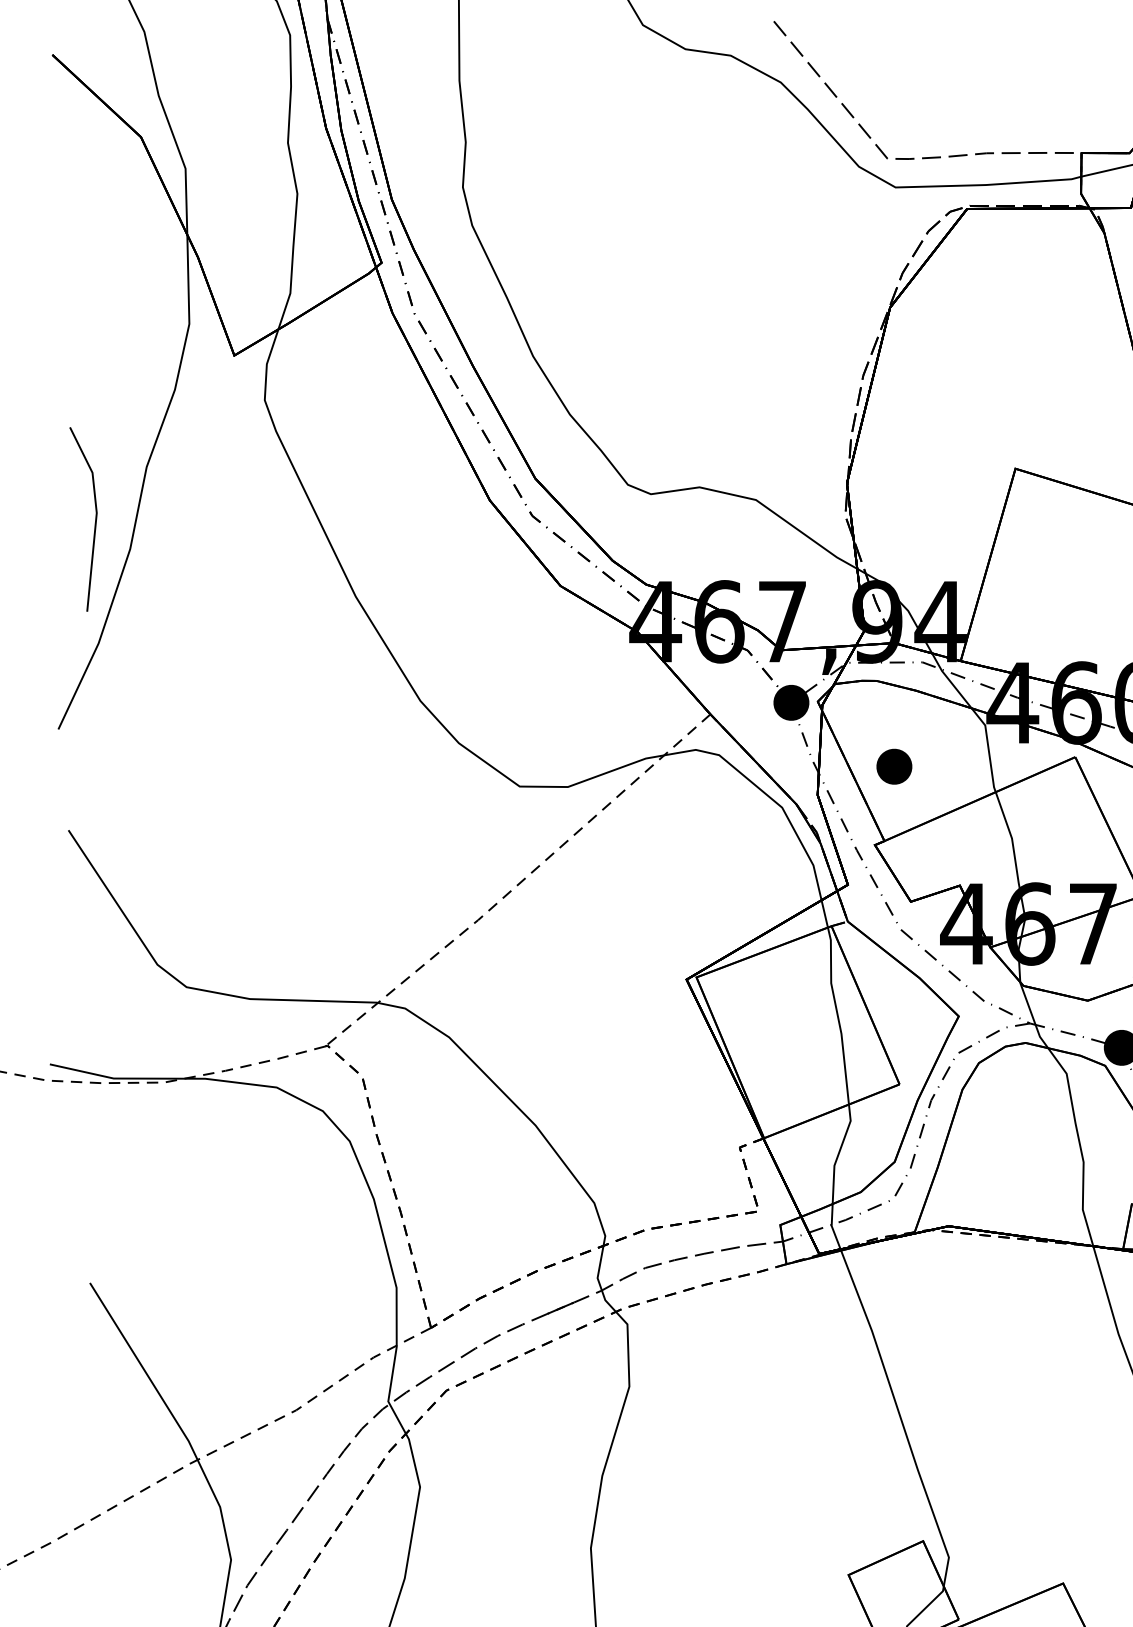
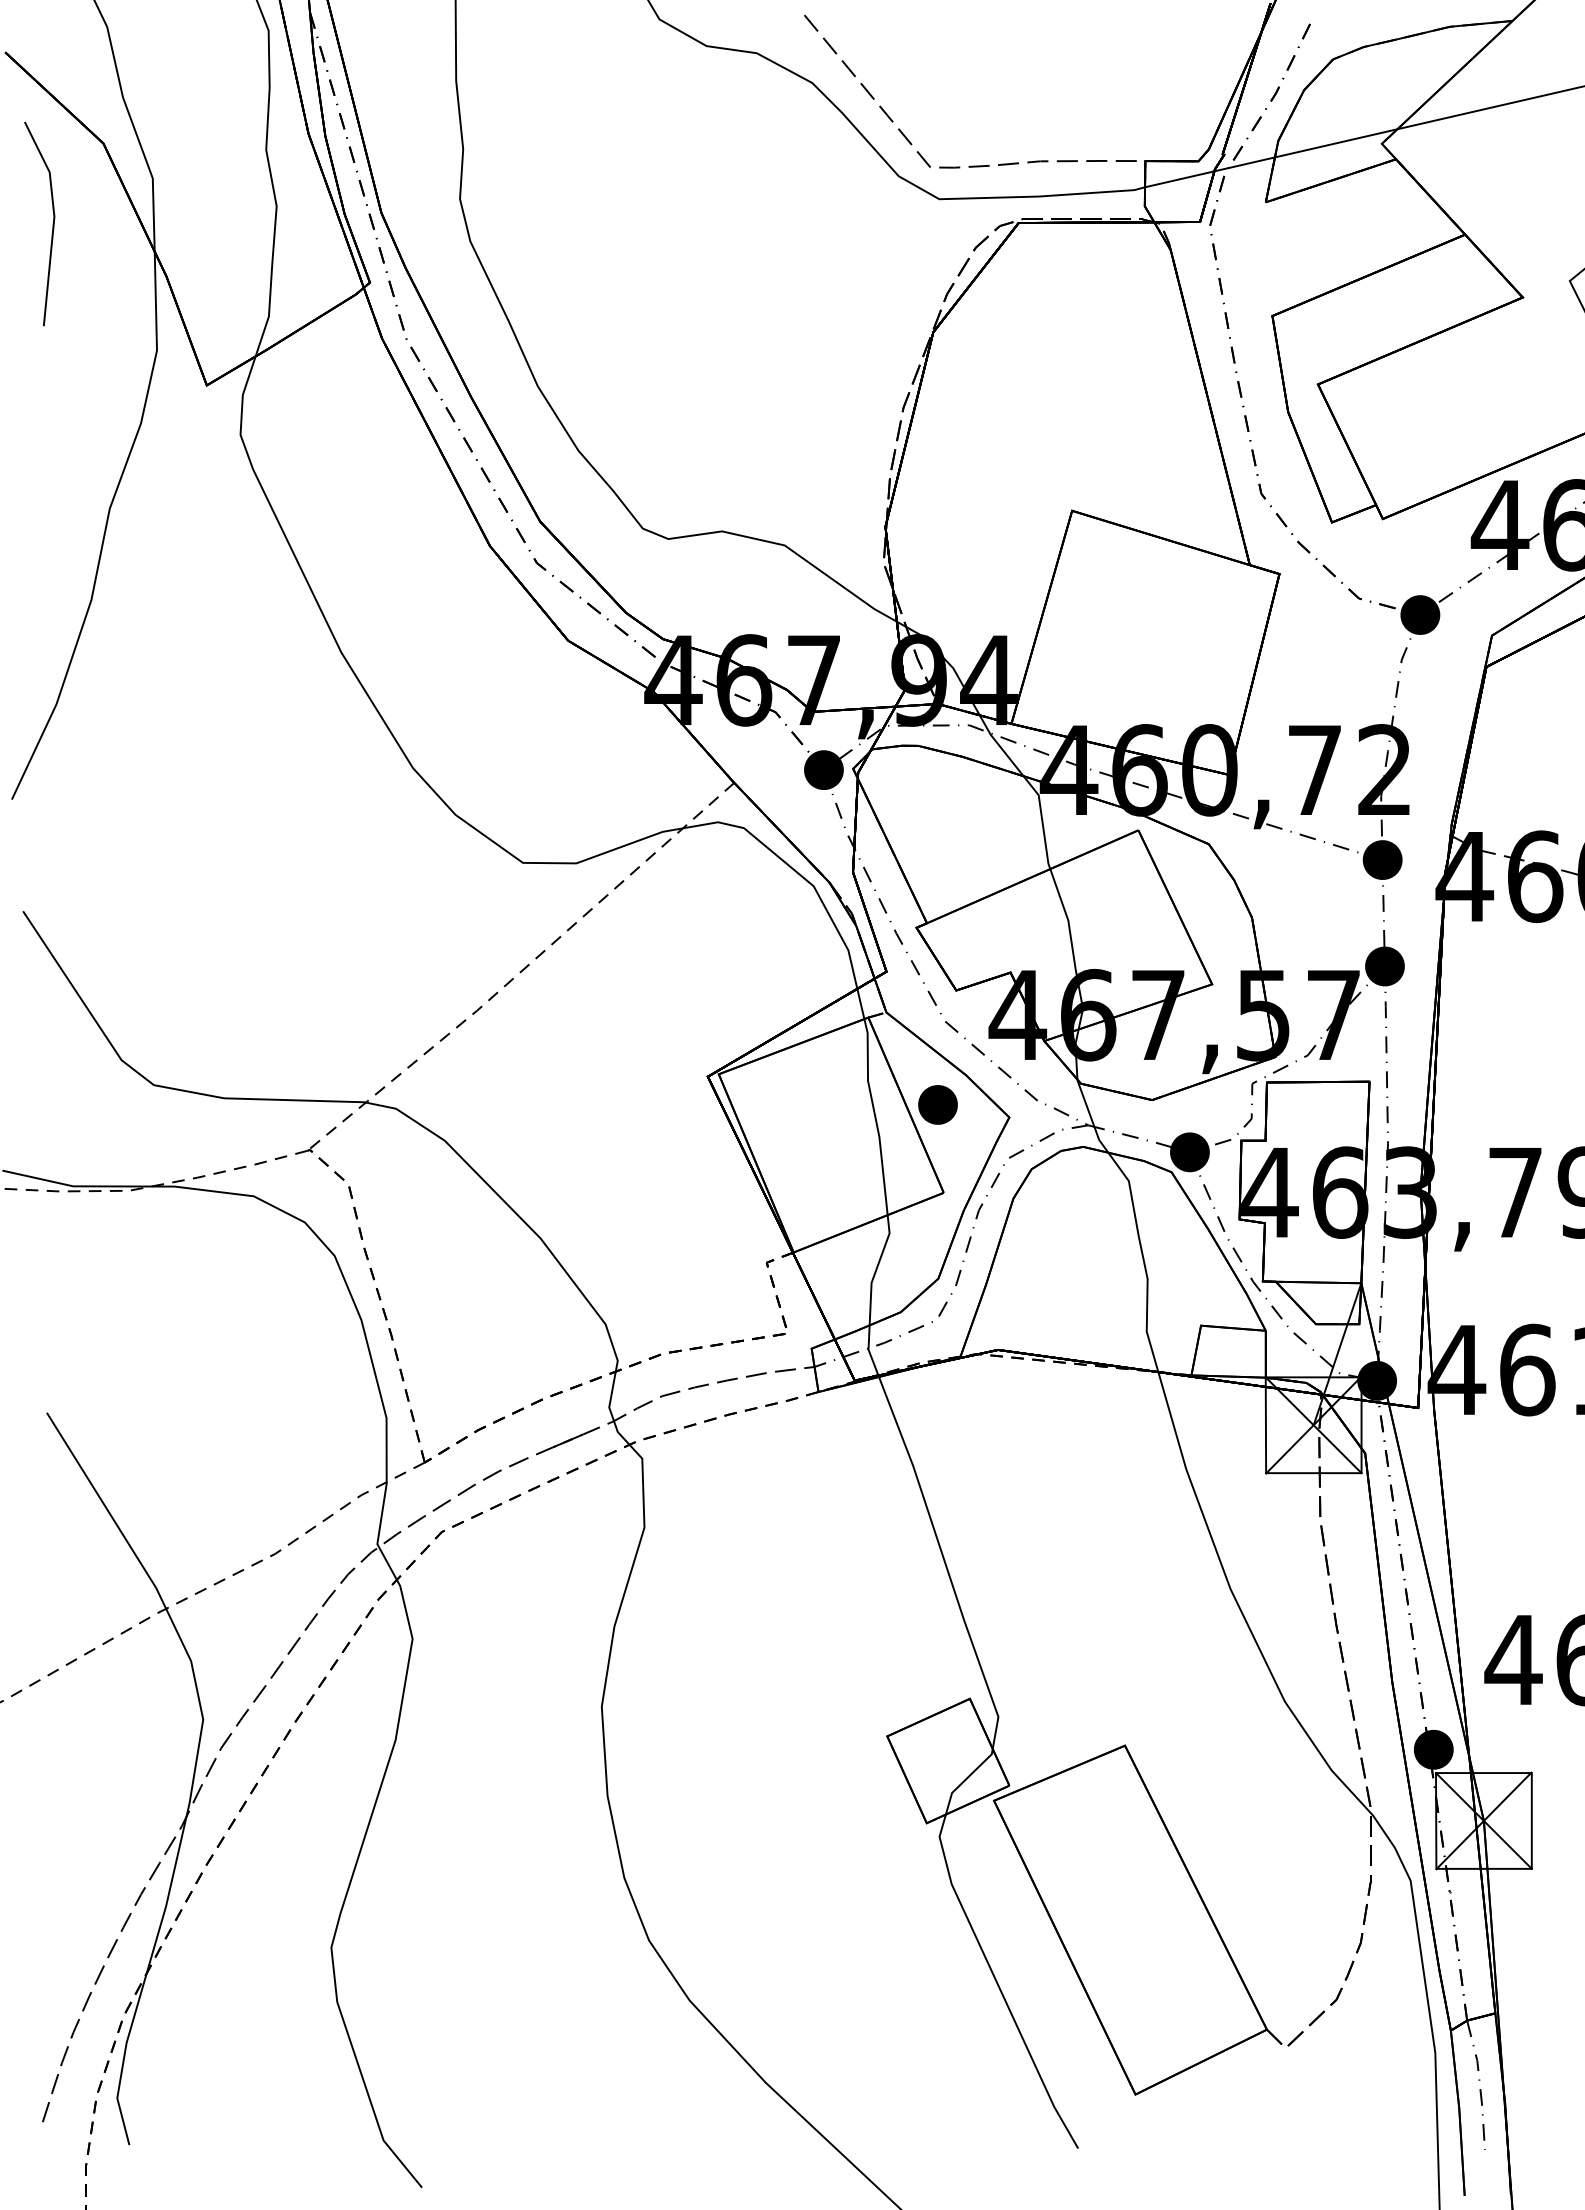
line: (95, 519) -> (52, 223), moved
part: (893, 766) -> (937, 1104), moved

